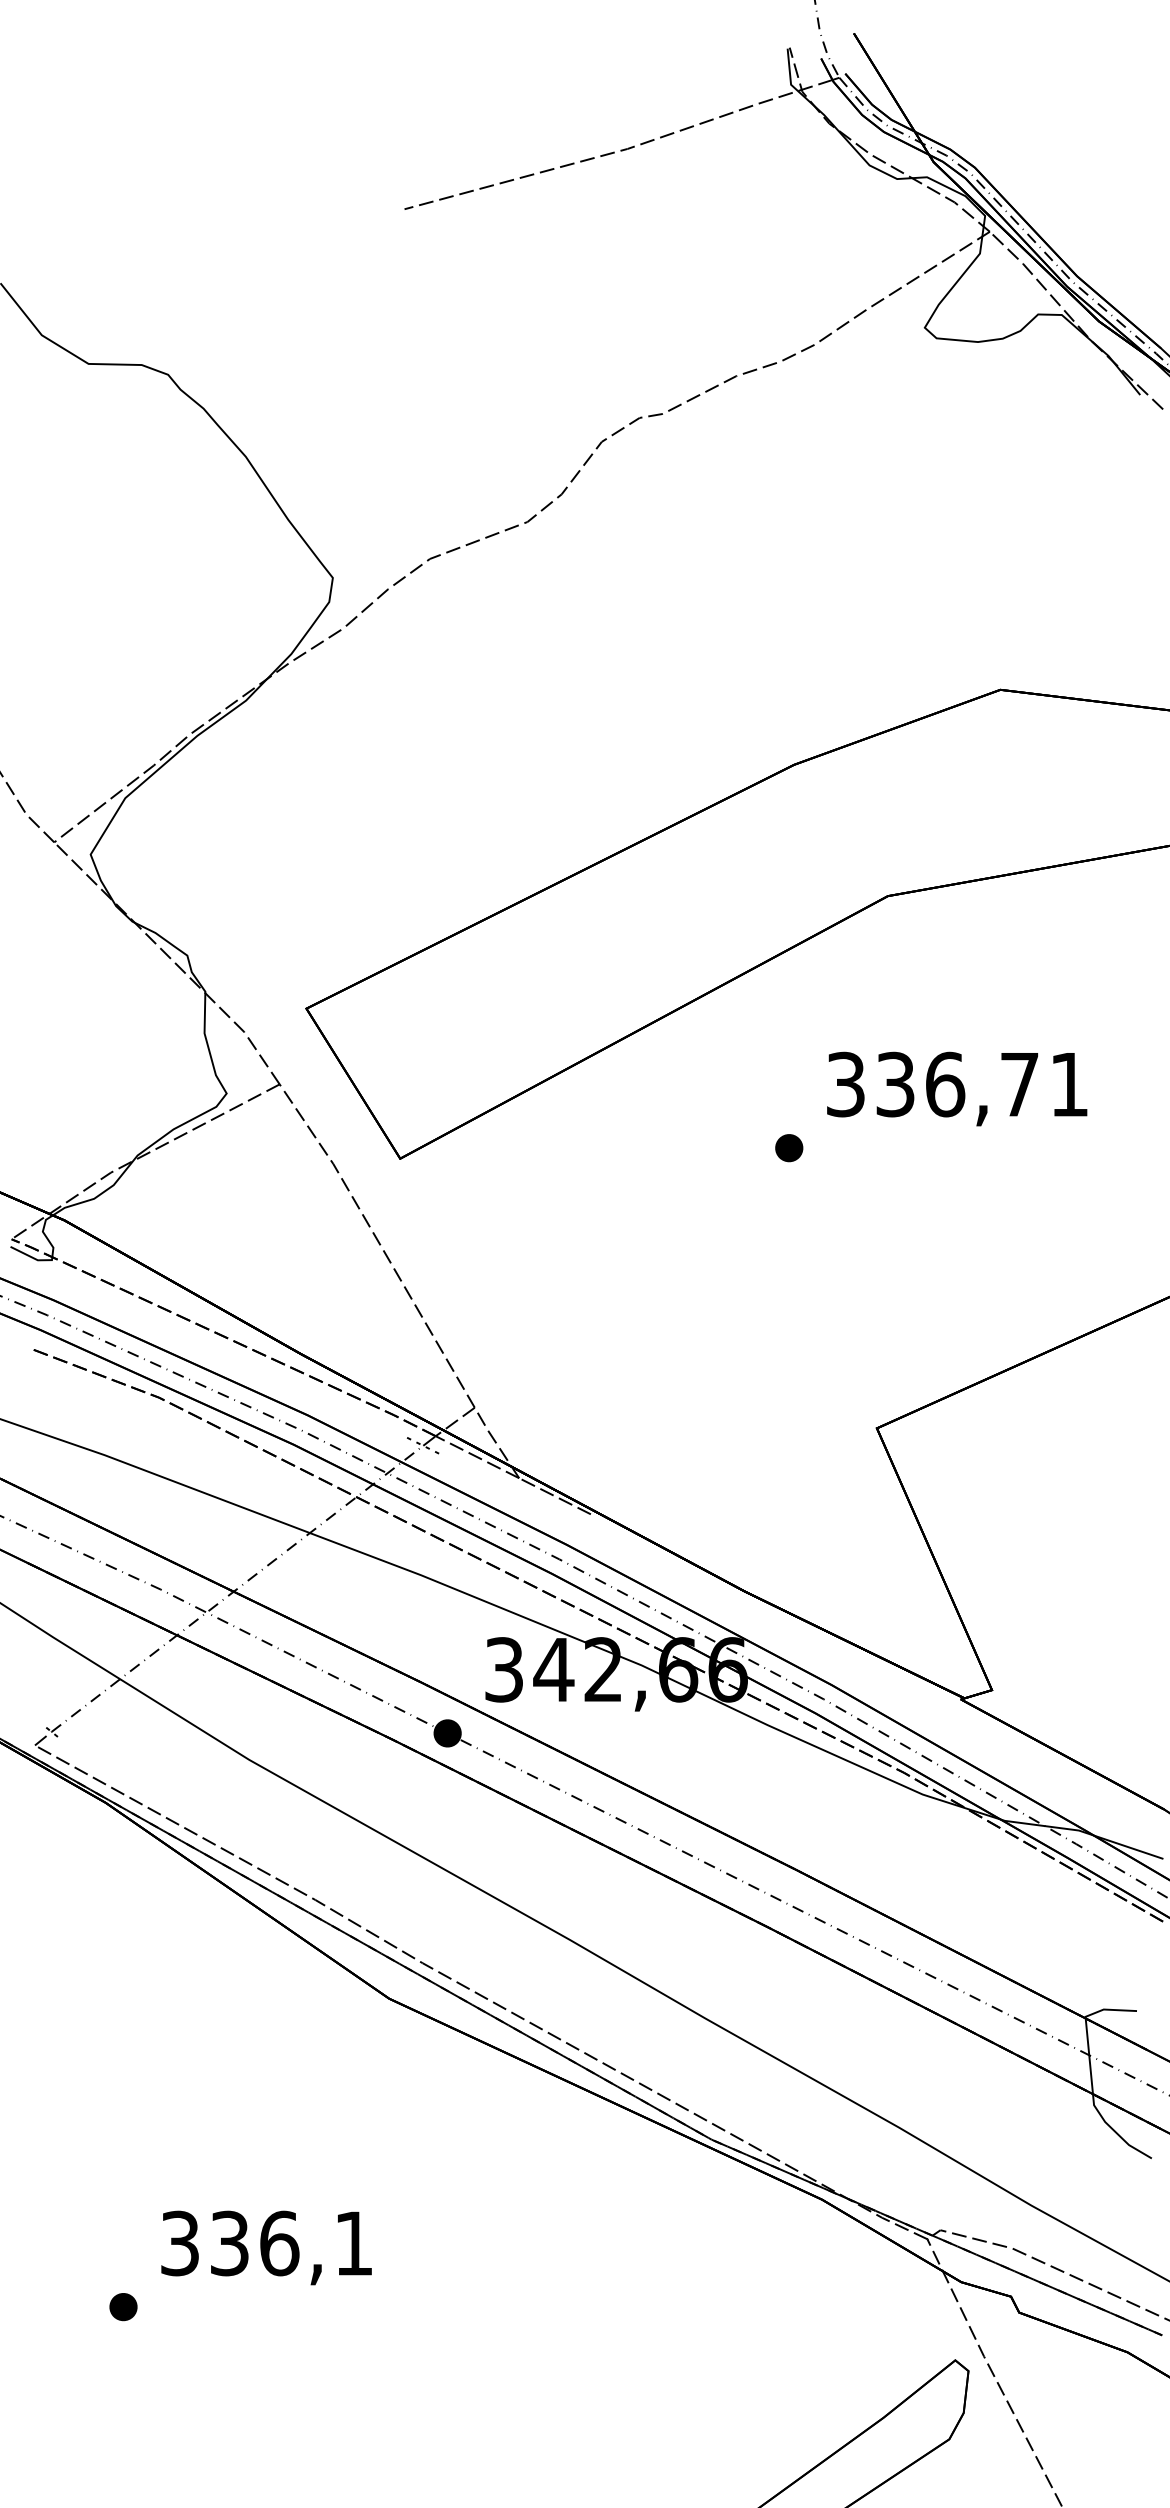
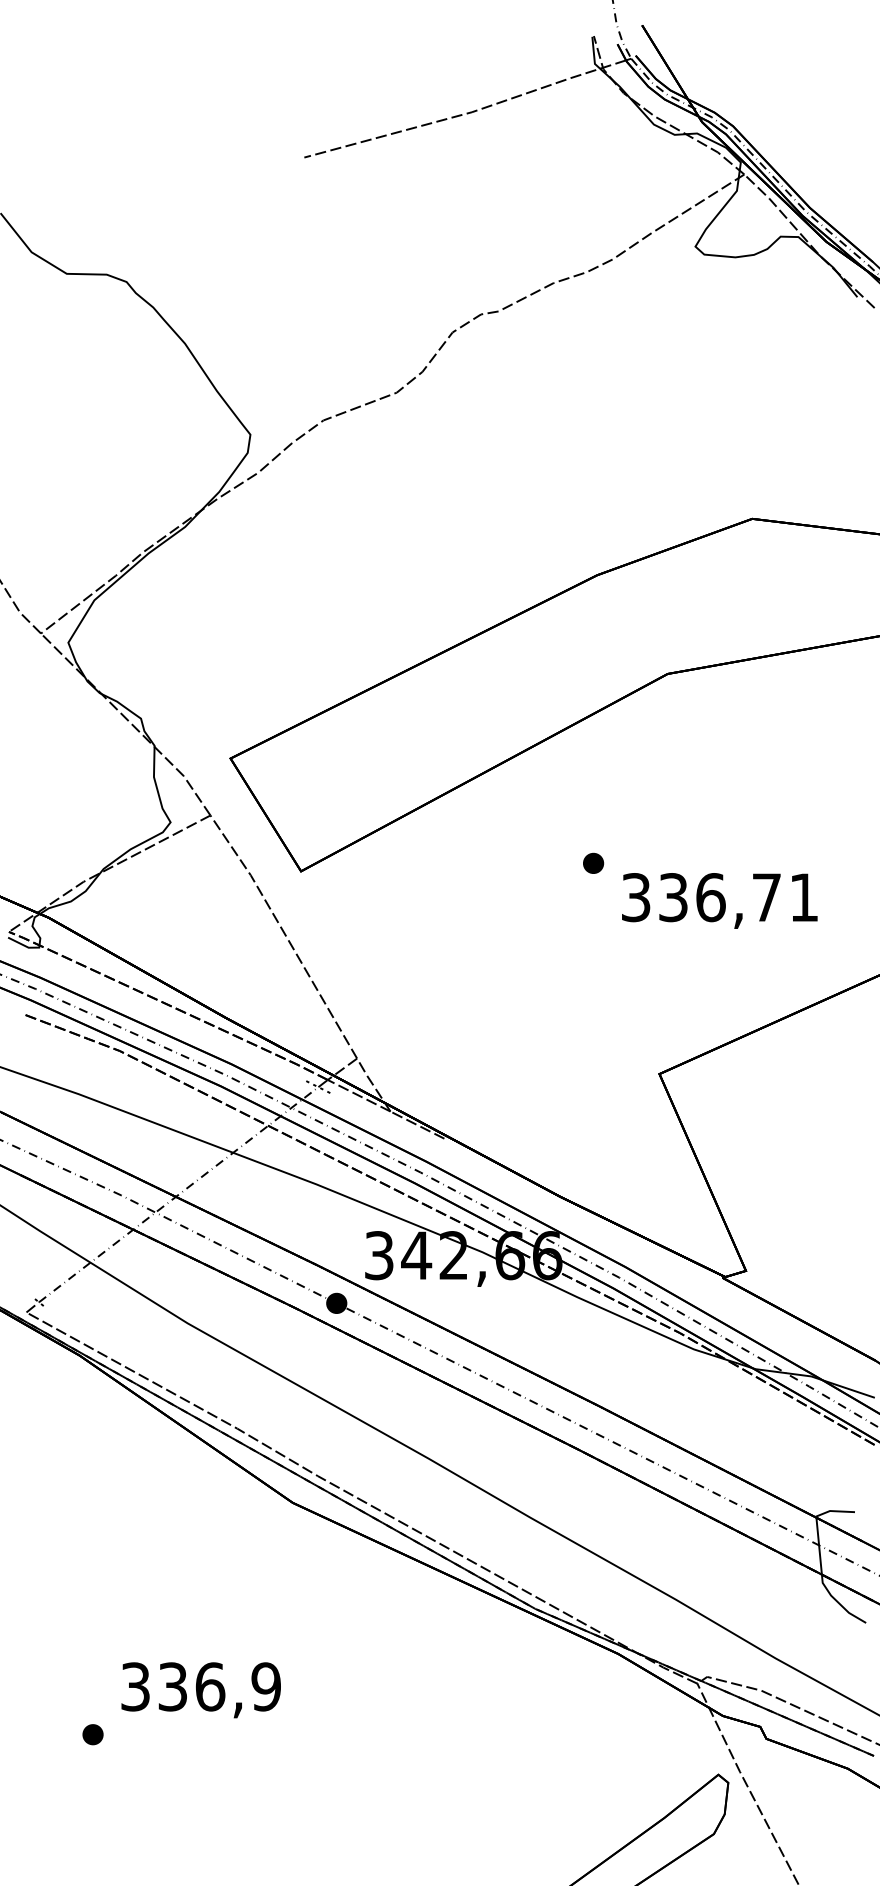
text: (957, 1088) -> (720, 900), moved
text: (353, 2243) -> (265, 1686), 336,1 -> 336,9

